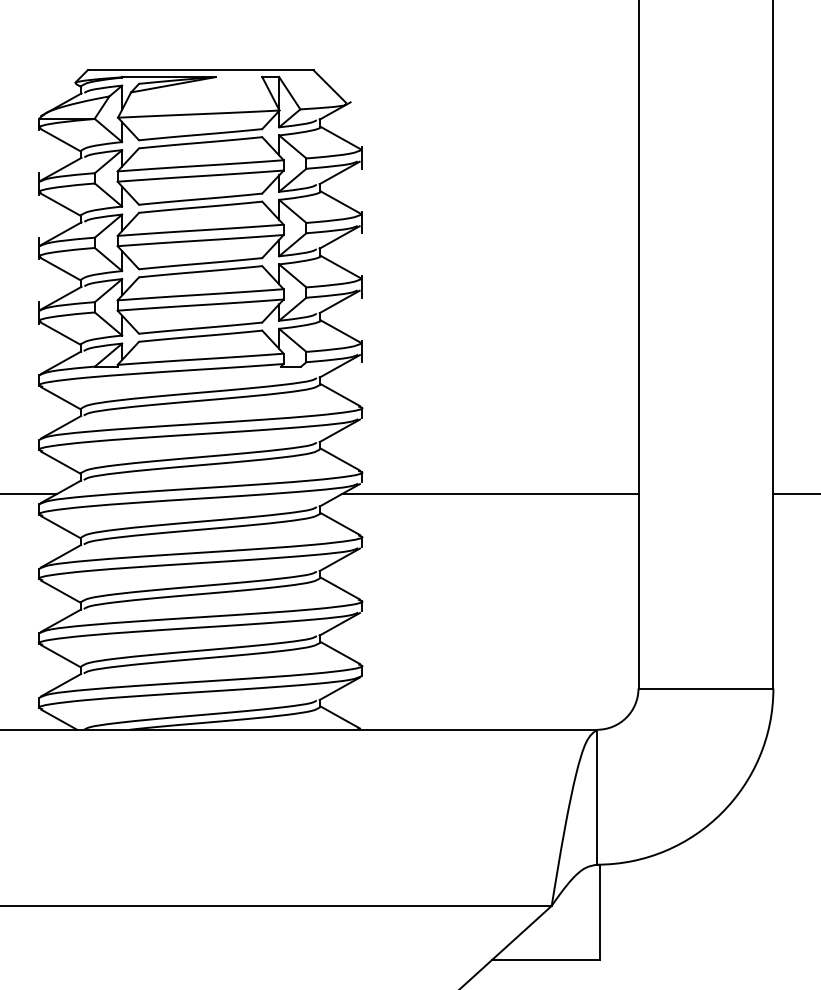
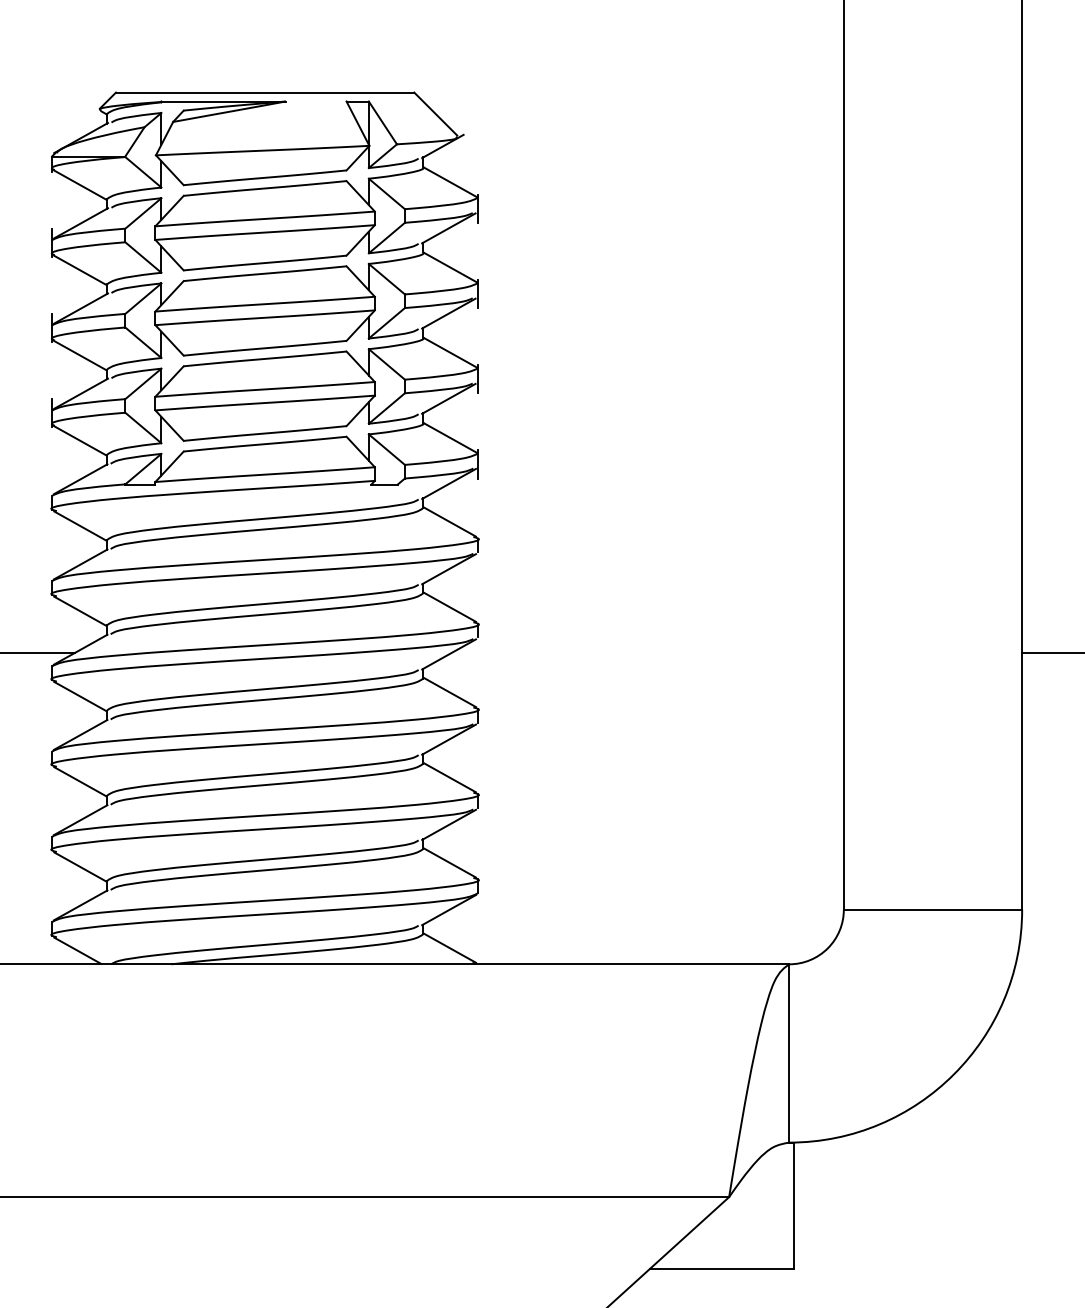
line: (489, 494) -> (647, 653), removed

